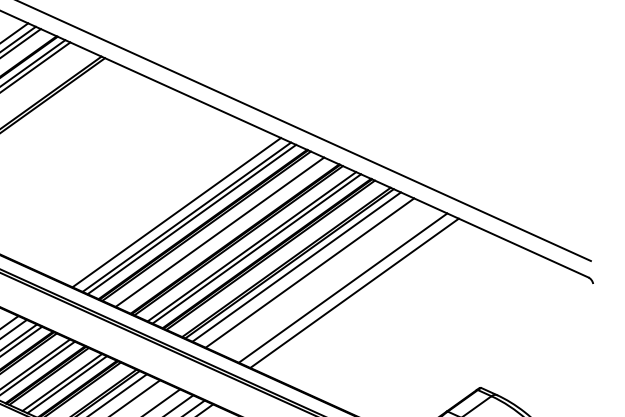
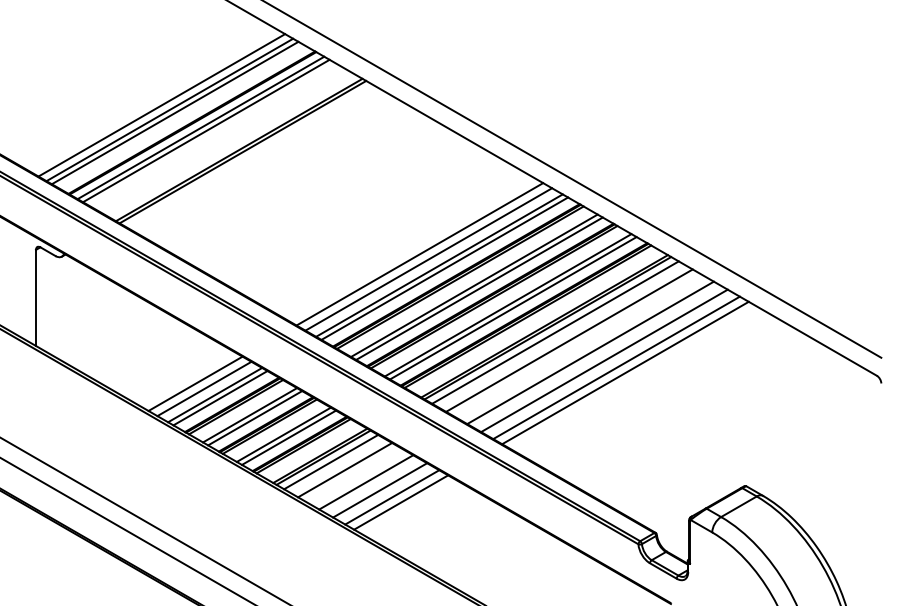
line: (168, 209) -> (419, 254), added
line: (224, 234) -> (479, 288), added
line: (329, 281) -> (590, 352), added
line: (362, 296) -> (625, 372), added

